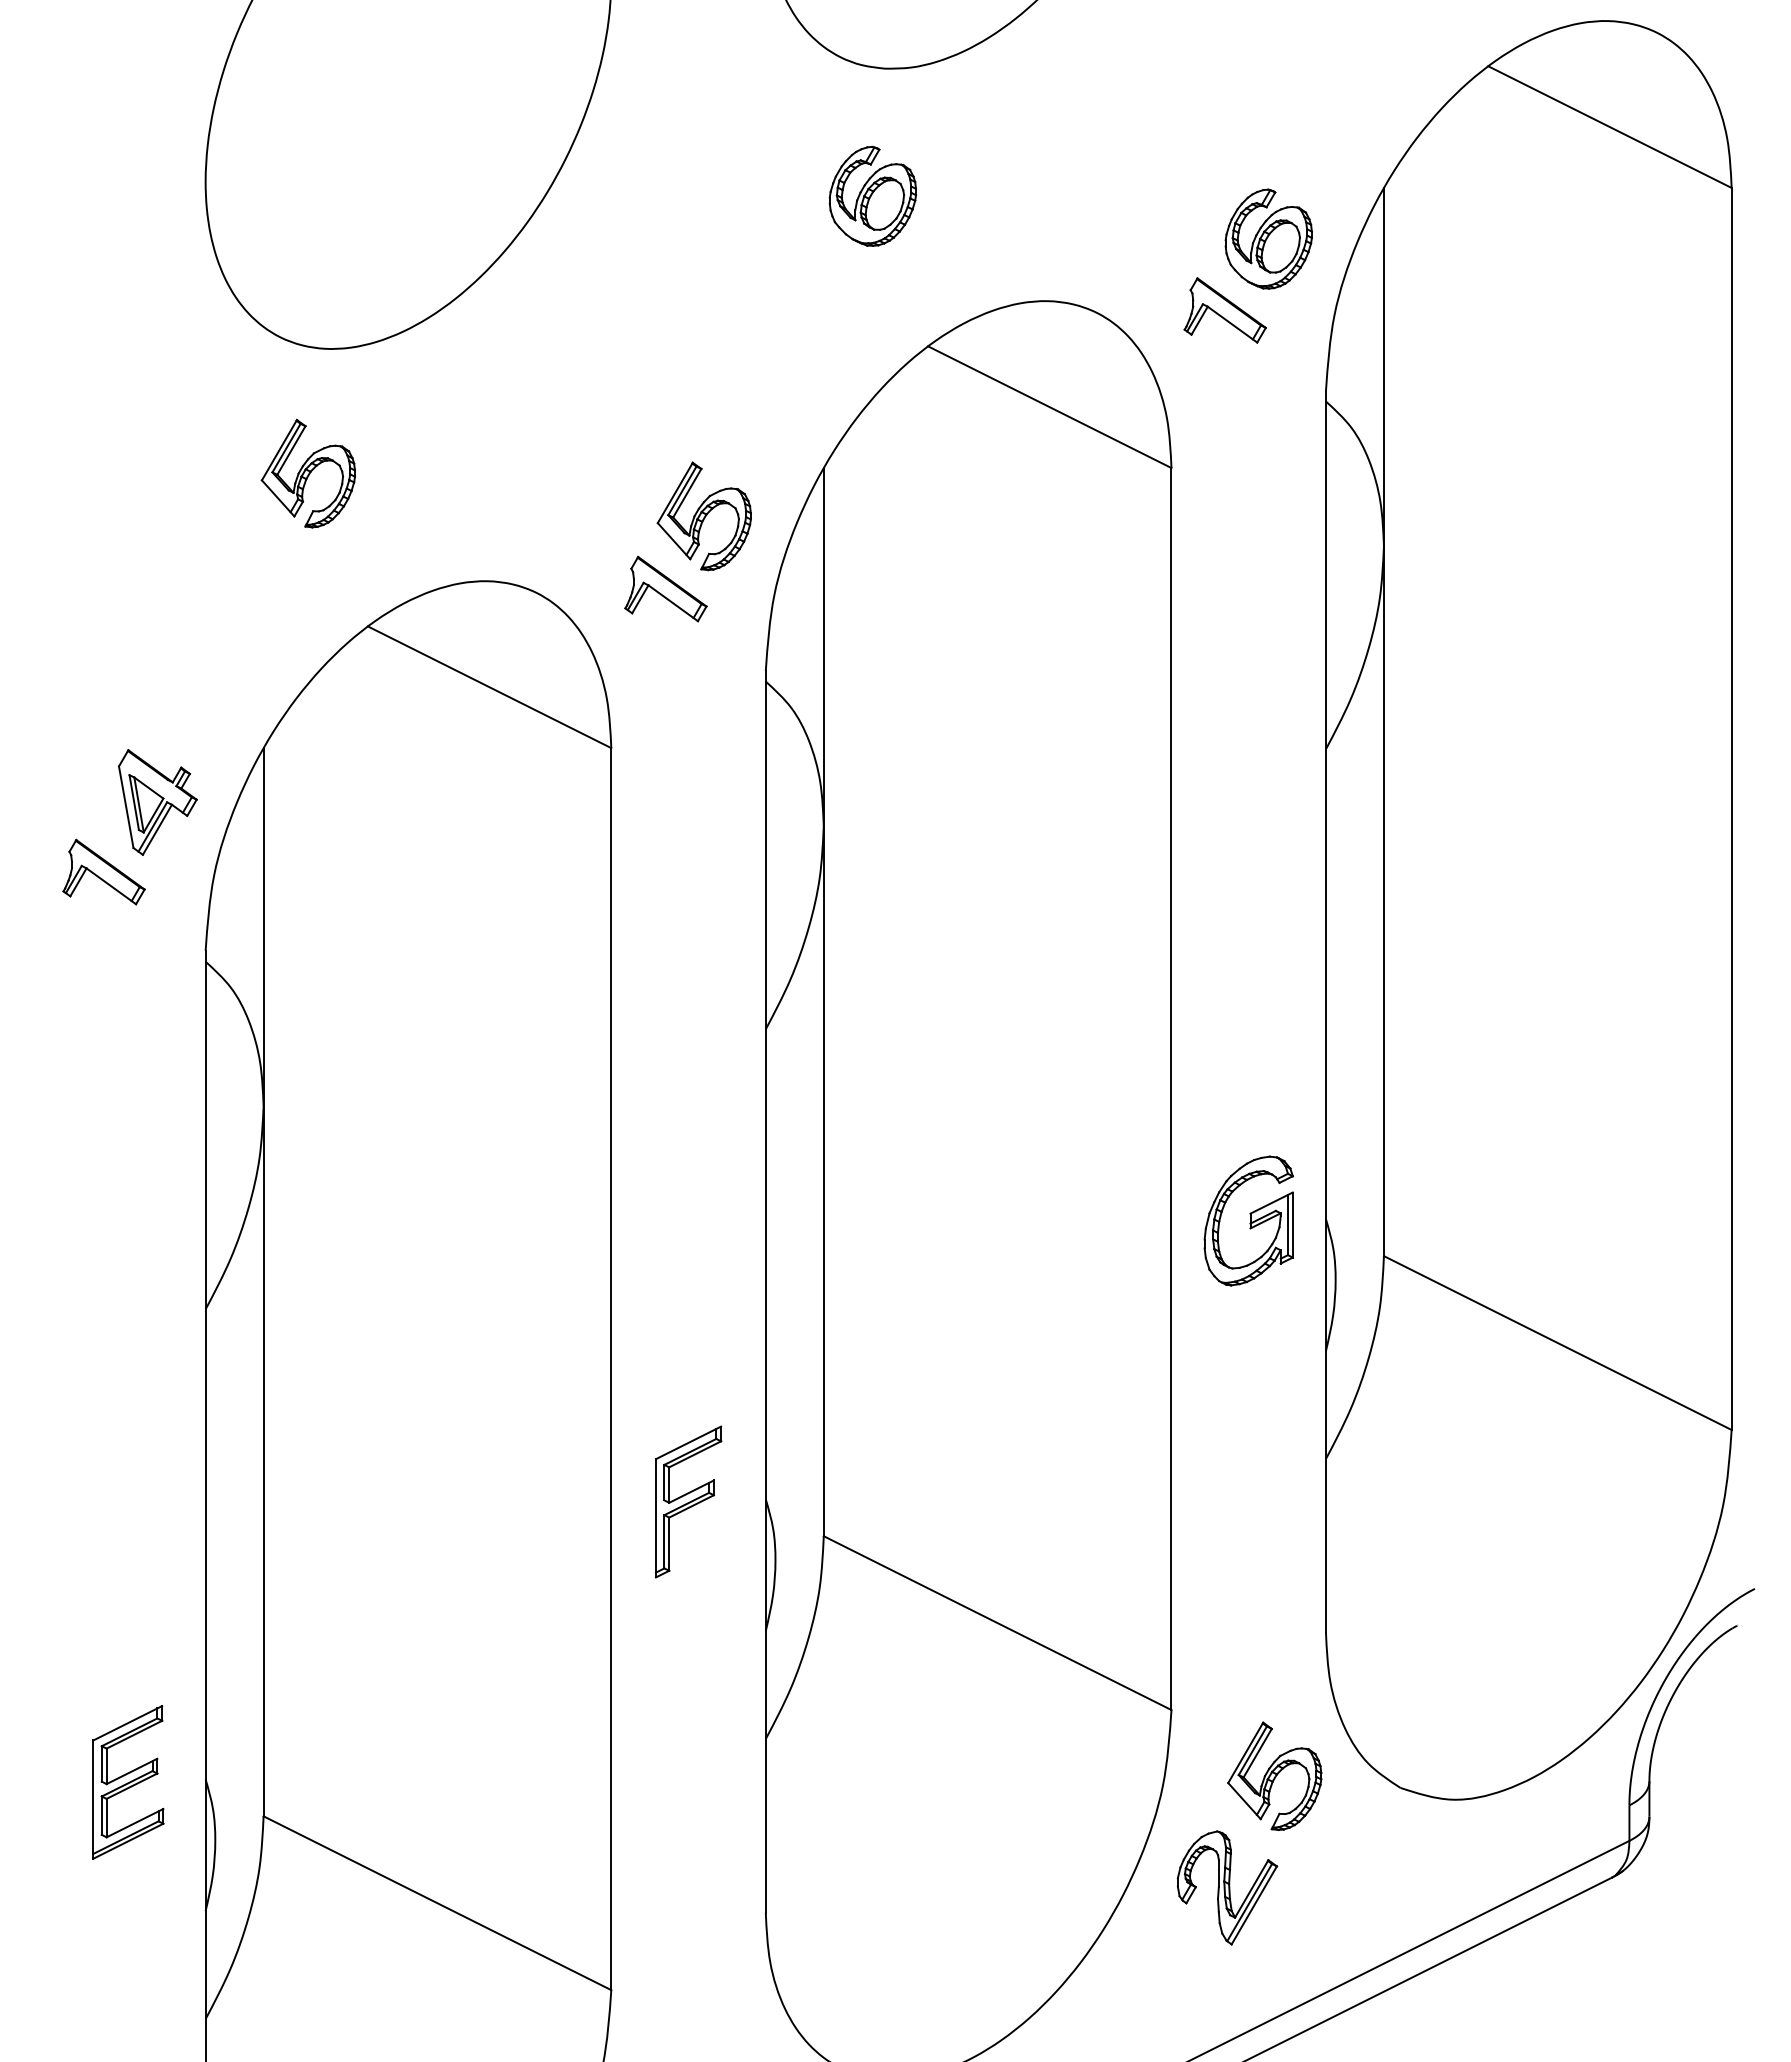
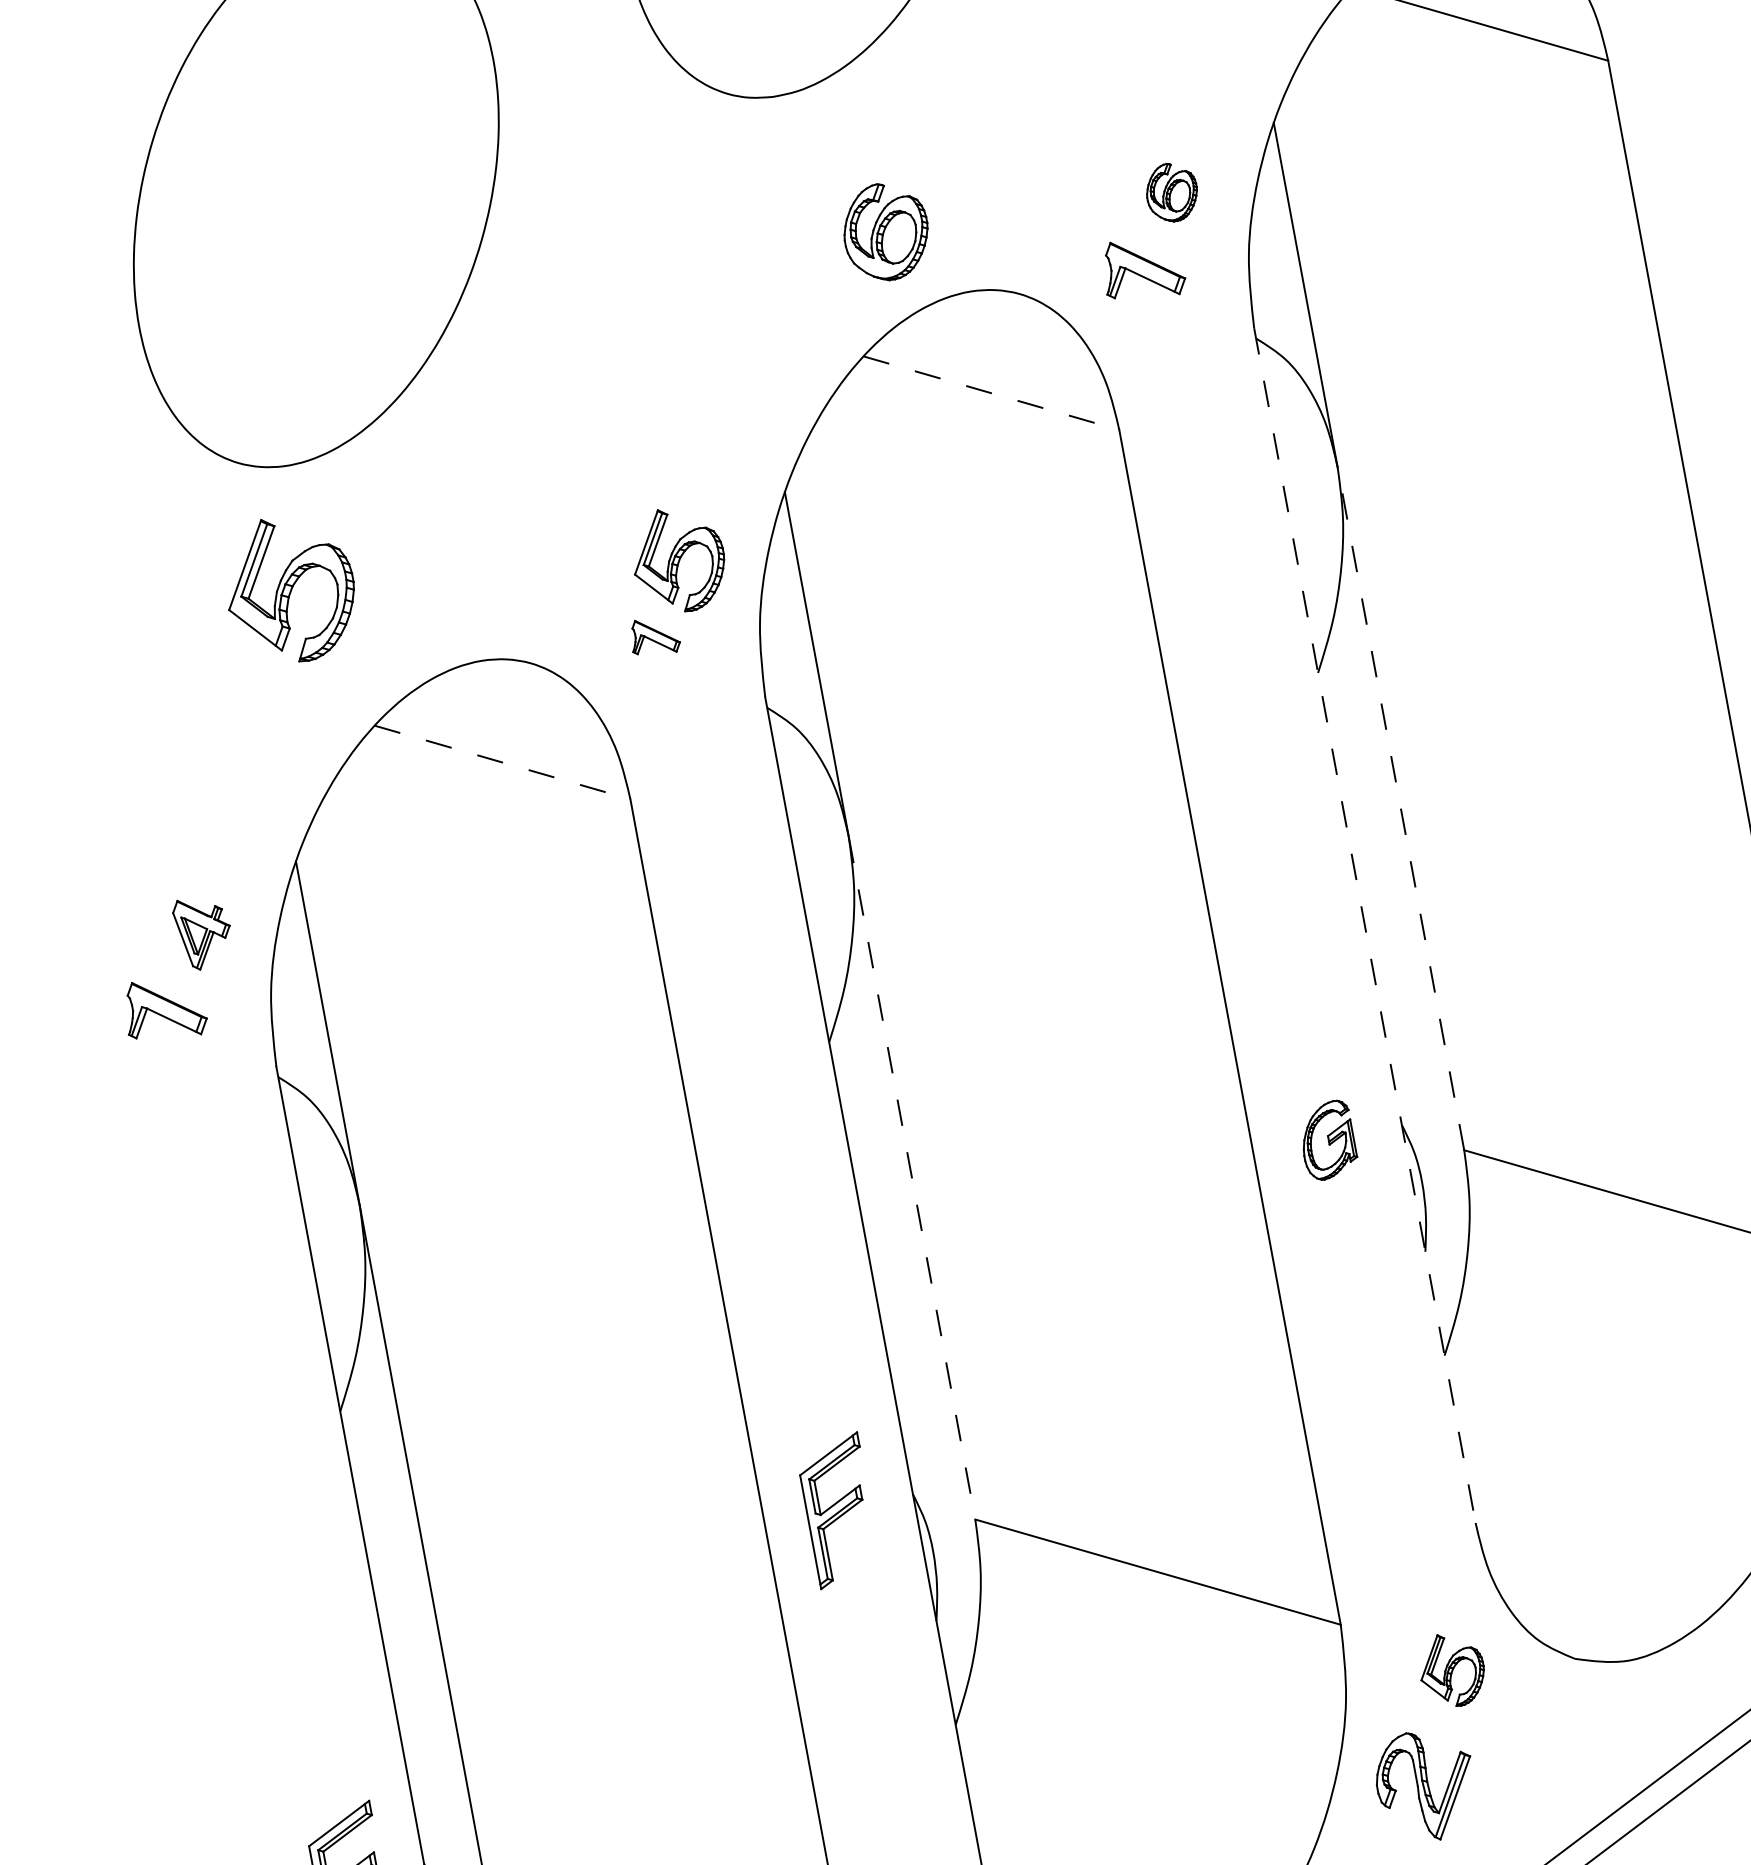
part: (872, 195) -> (885, 231), moved
part: (1268, 238) -> (1171, 191), size x0.6
line: (1050, 407) -> (992, 393), solid -> dashed
part: (308, 473) -> (290, 589), size x1.4
part: (665, 588) -> (654, 636), size x0.6
line: (490, 687) -> (503, 762), solid -> dashed
part: (157, 802) -> (203, 932), size x0.7
line: (1383, 901) -> (1400, 809), solid -> dashed
line: (1325, 1012) -> (1364, 926), solid -> dashed
line: (823, 1181) -> (911, 1178), solid -> dashed
part: (1248, 1220) -> (1327, 1140), size x0.6
part: (1274, 1775) -> (1451, 1669), size x0.7

